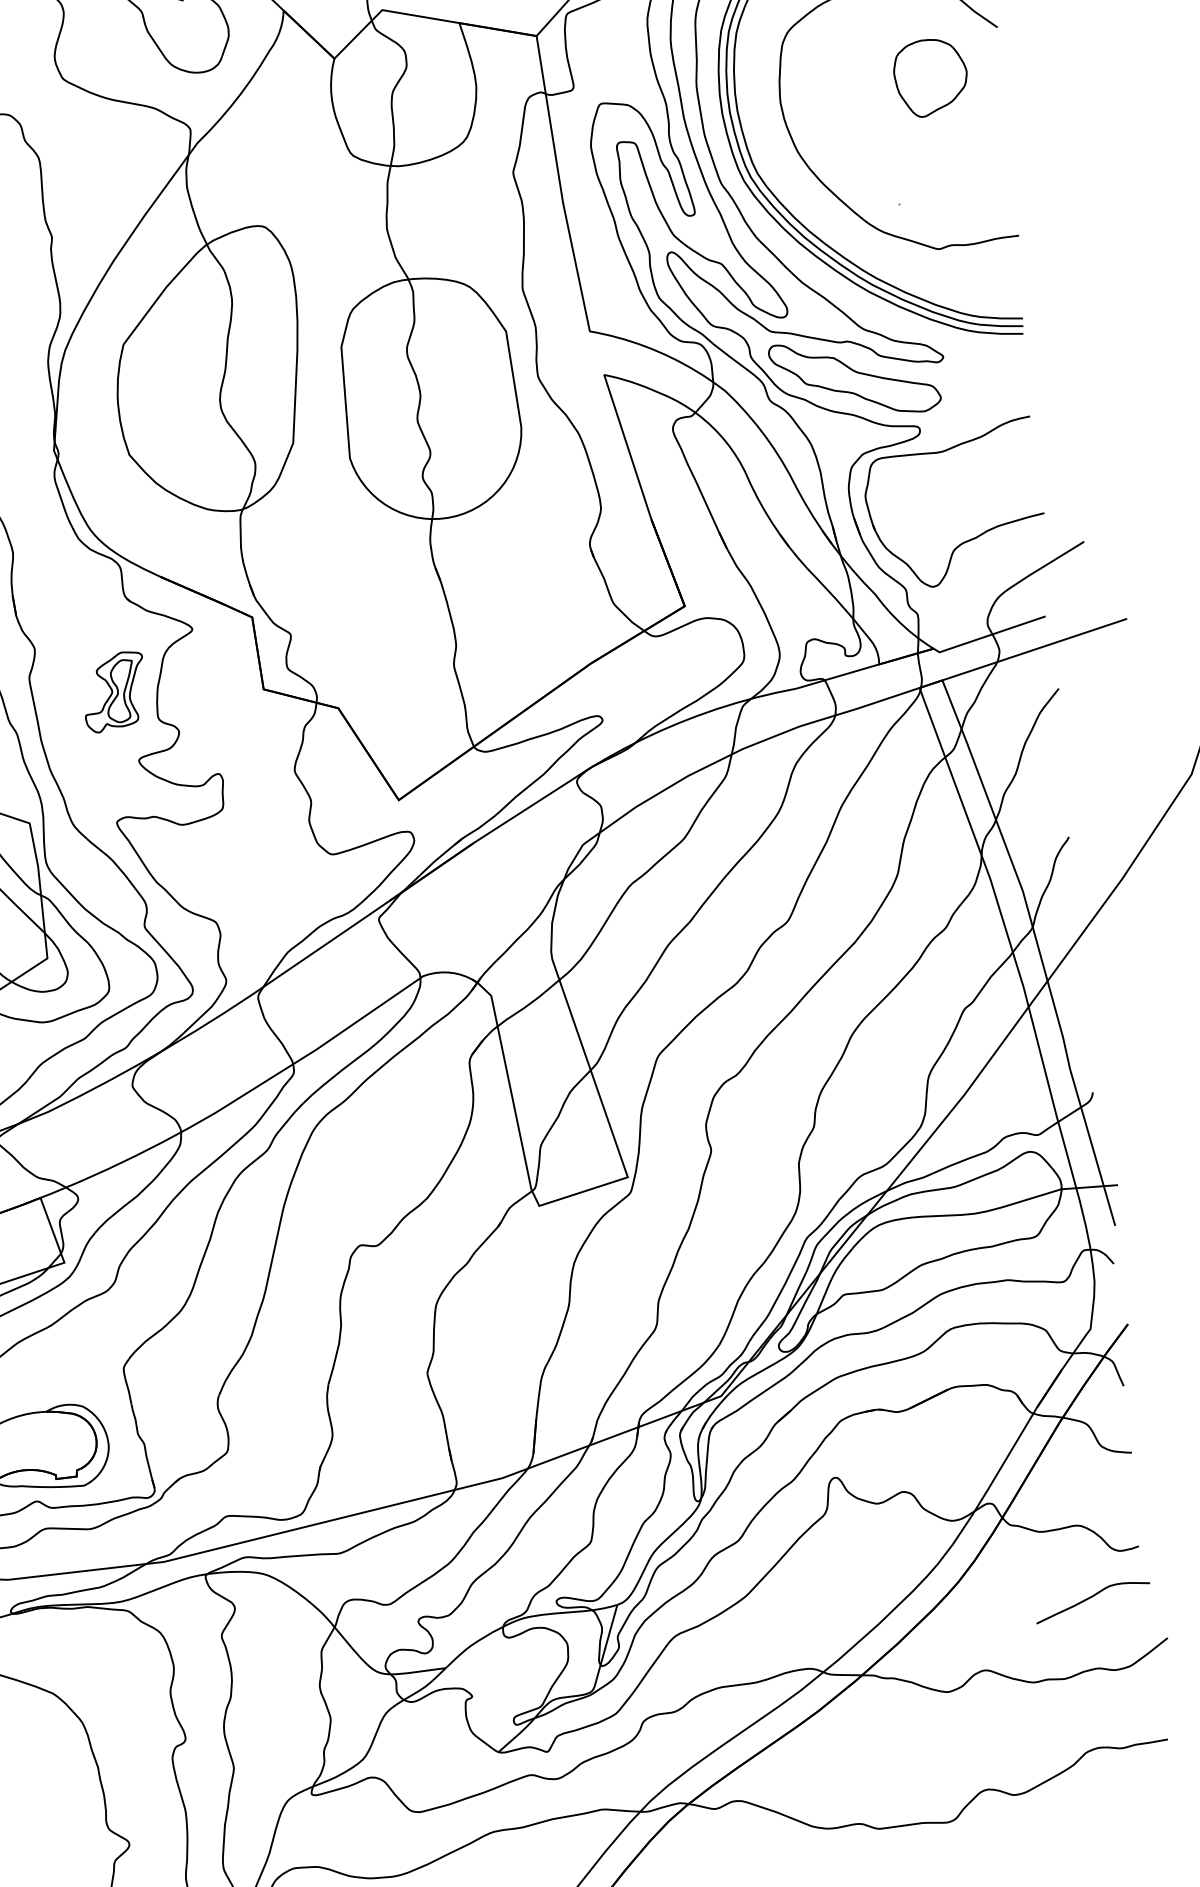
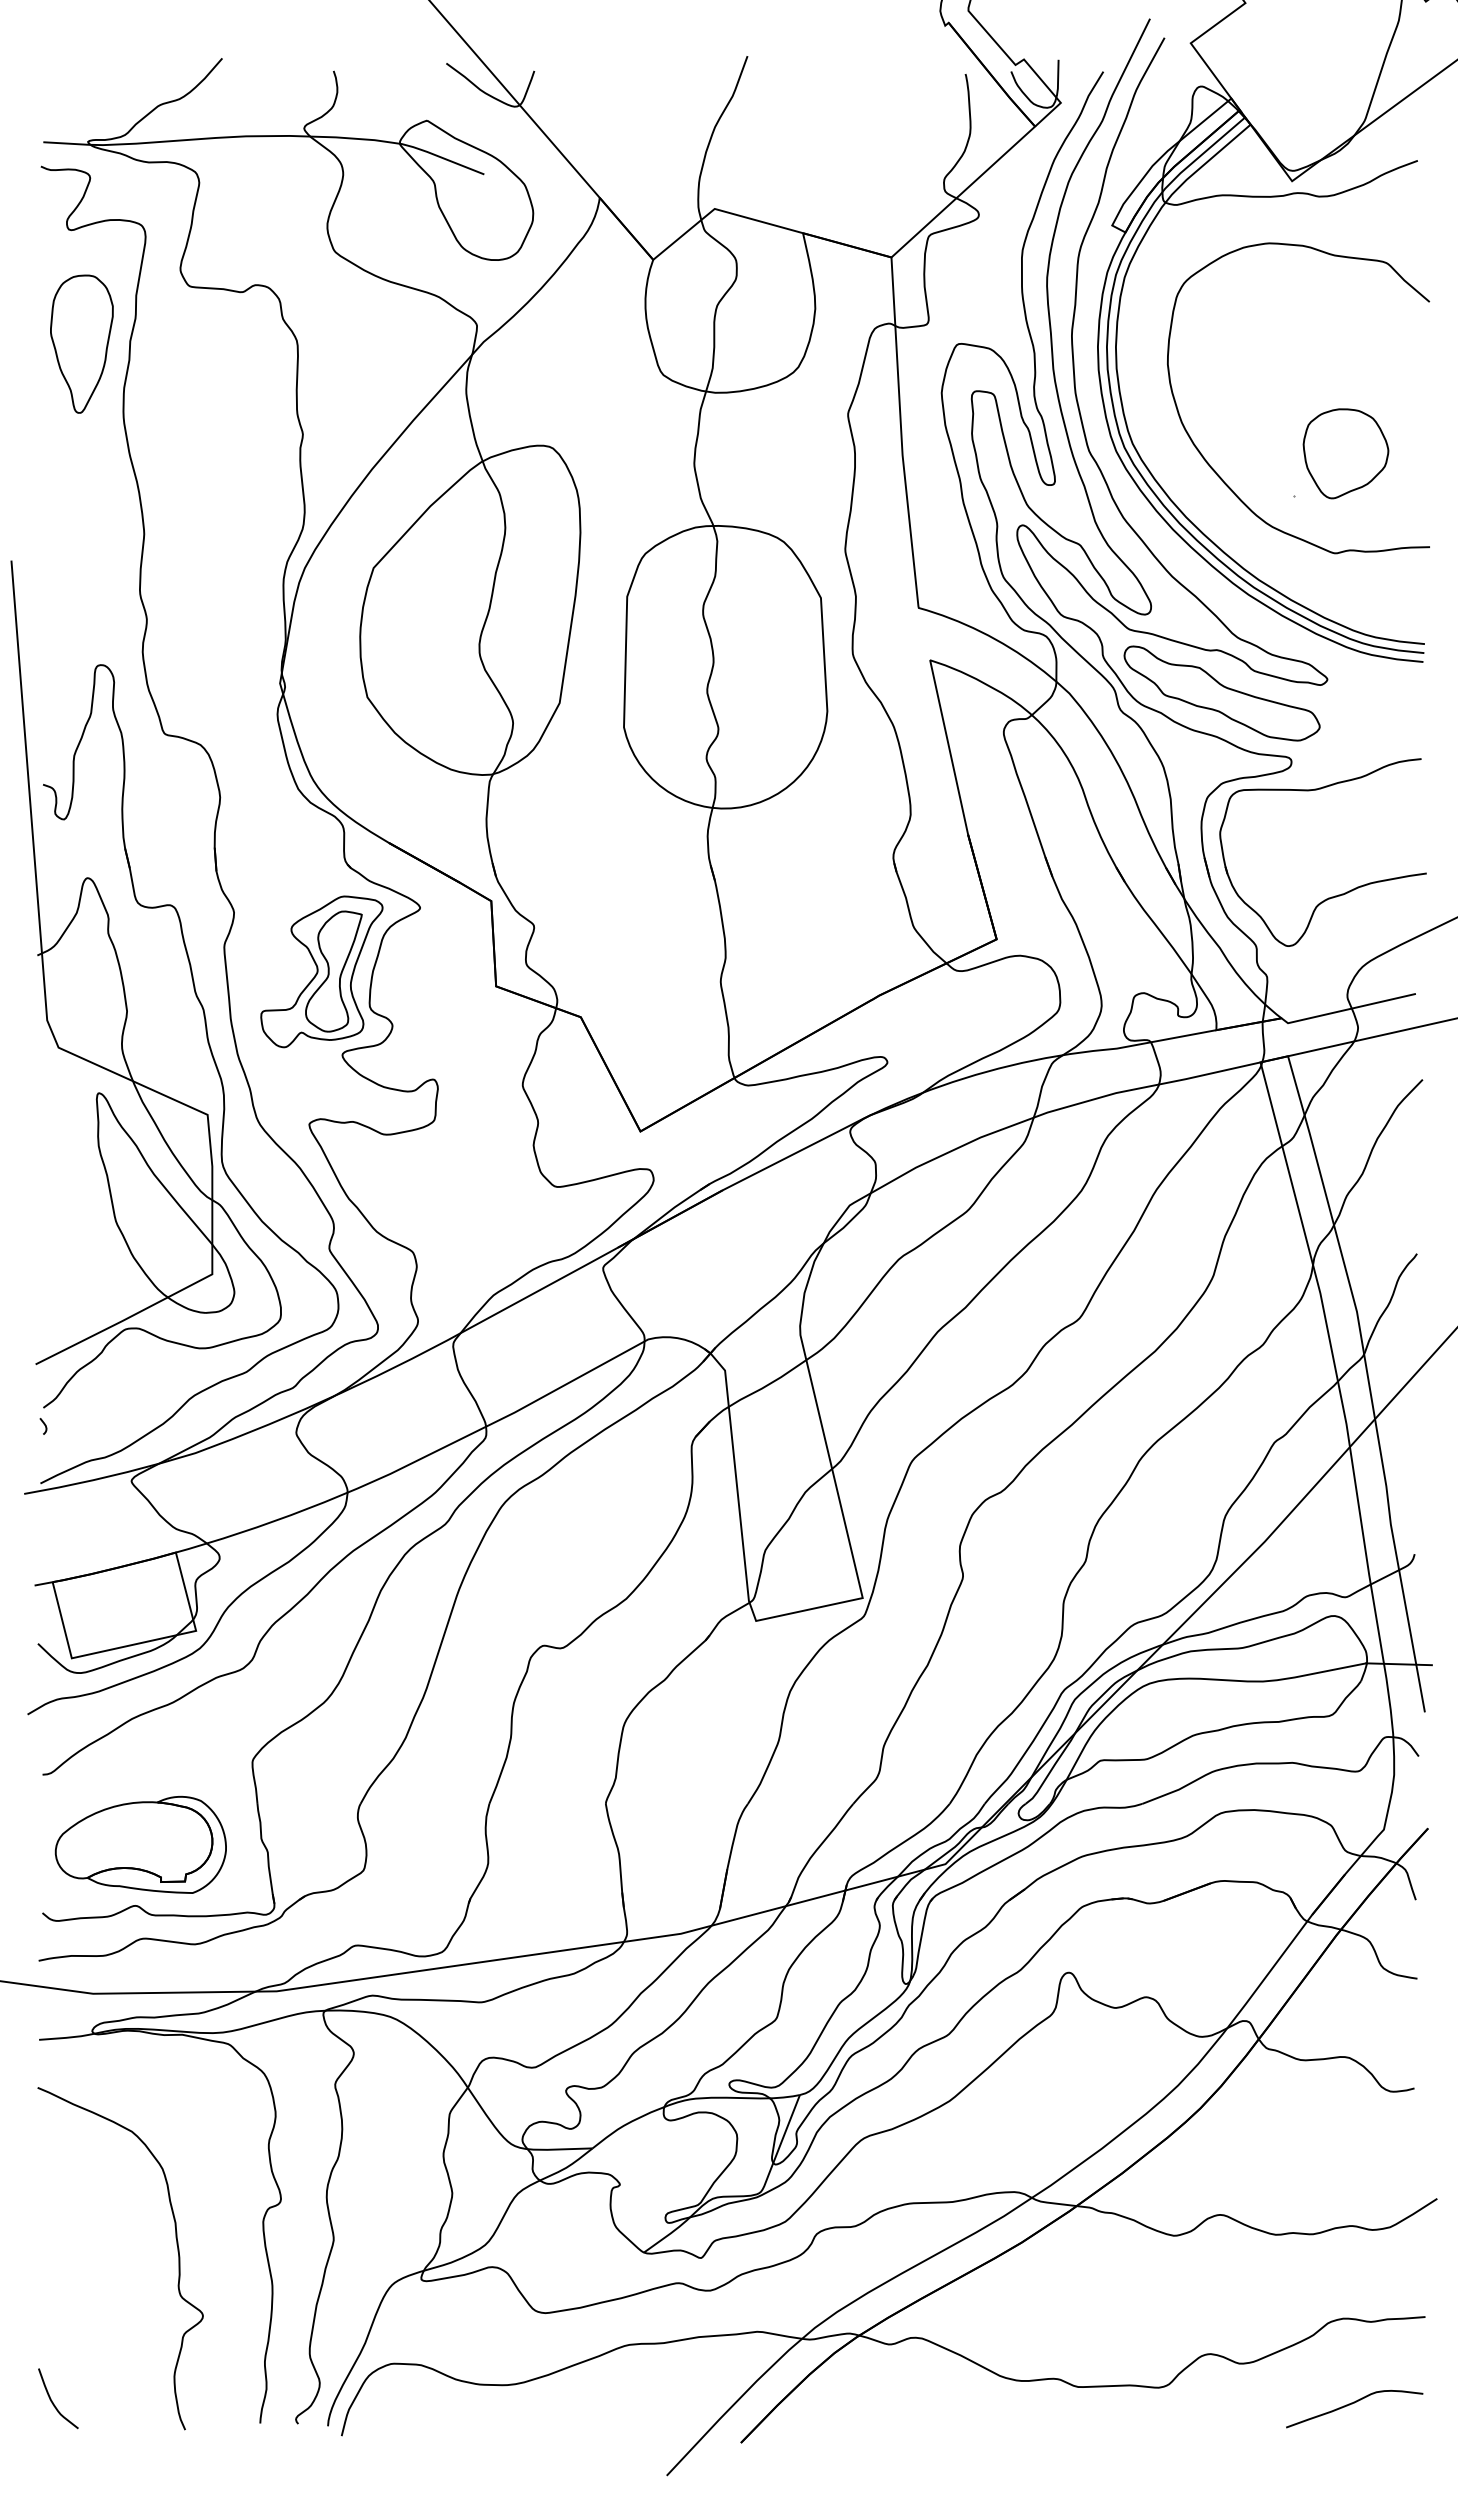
part: (930, 77) -> (1345, 453), moved
part: (114, 691) -> (321, 971), size x1.67
curve: (1090, 1598) -> (1352, 2404), moved

